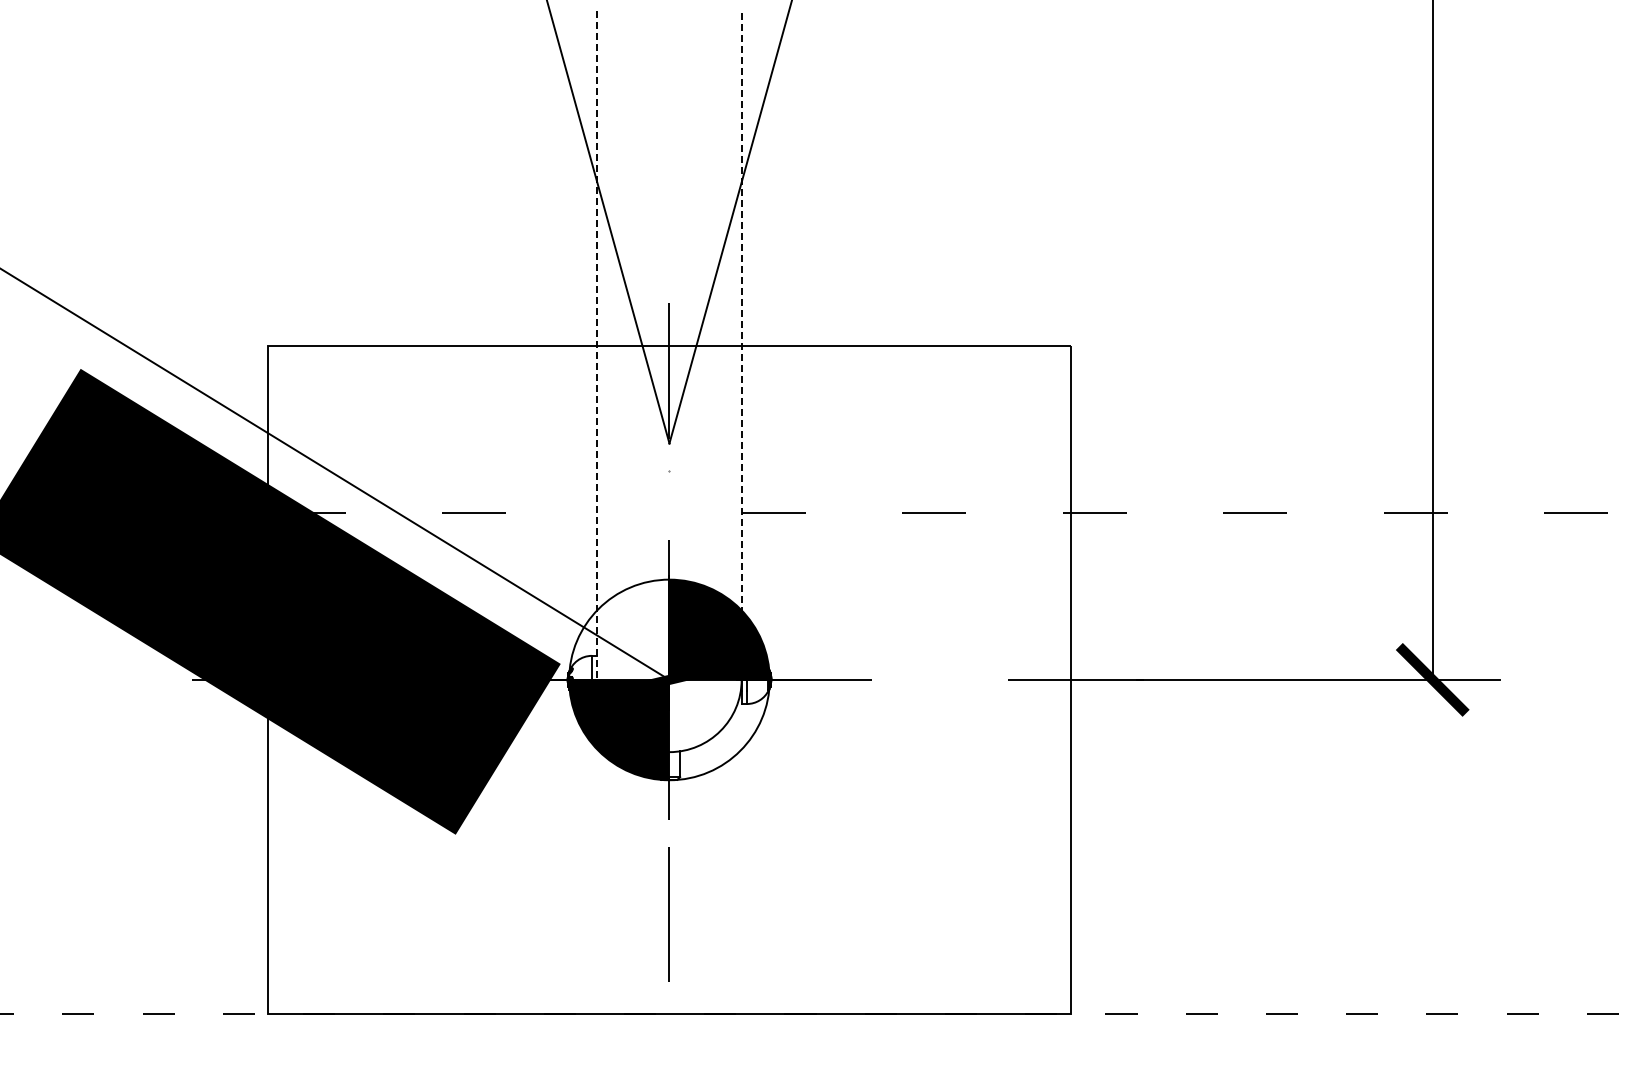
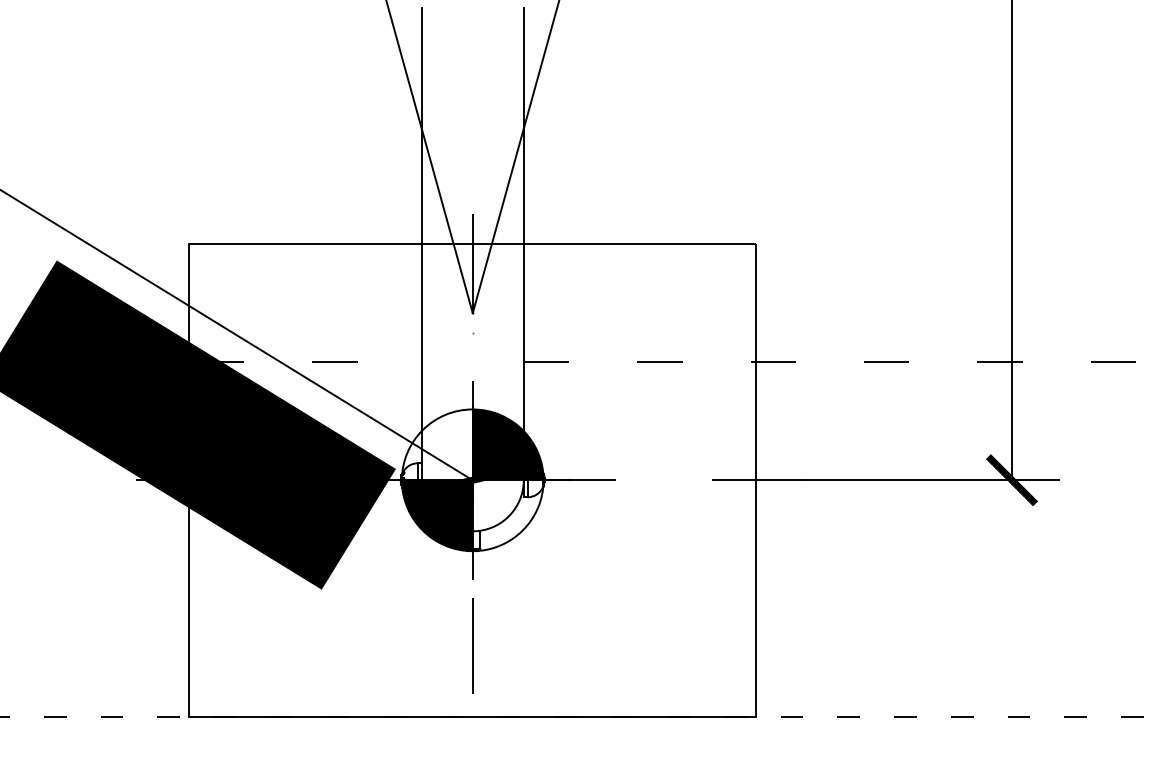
line: (741, 345) -> (523, 244), dashed -> solid
line: (597, 346) -> (421, 244), dashed -> solid

